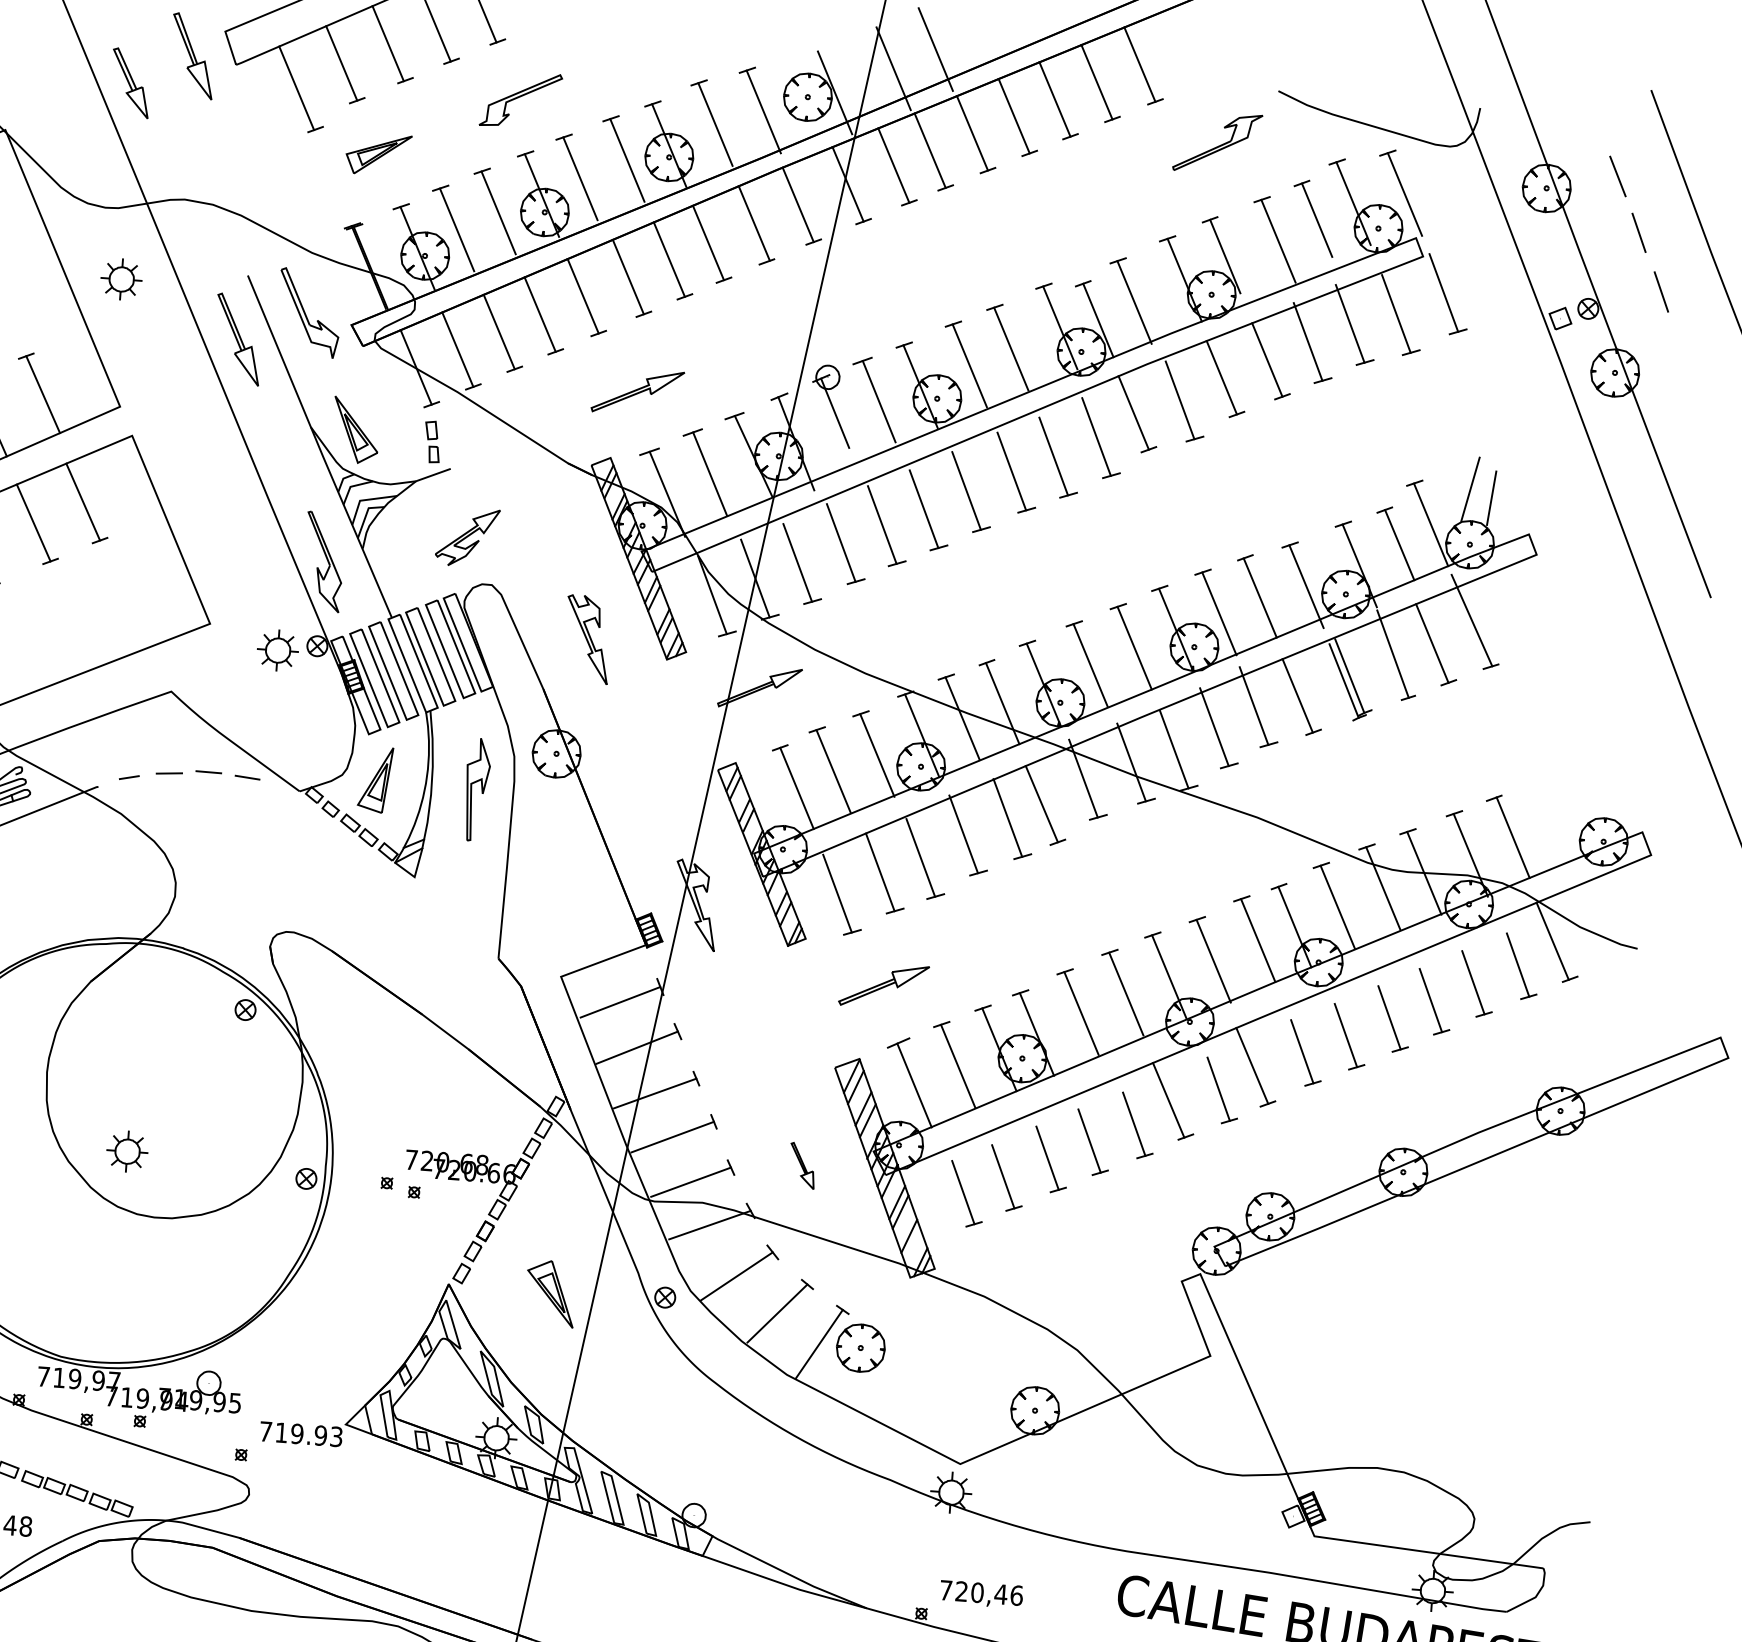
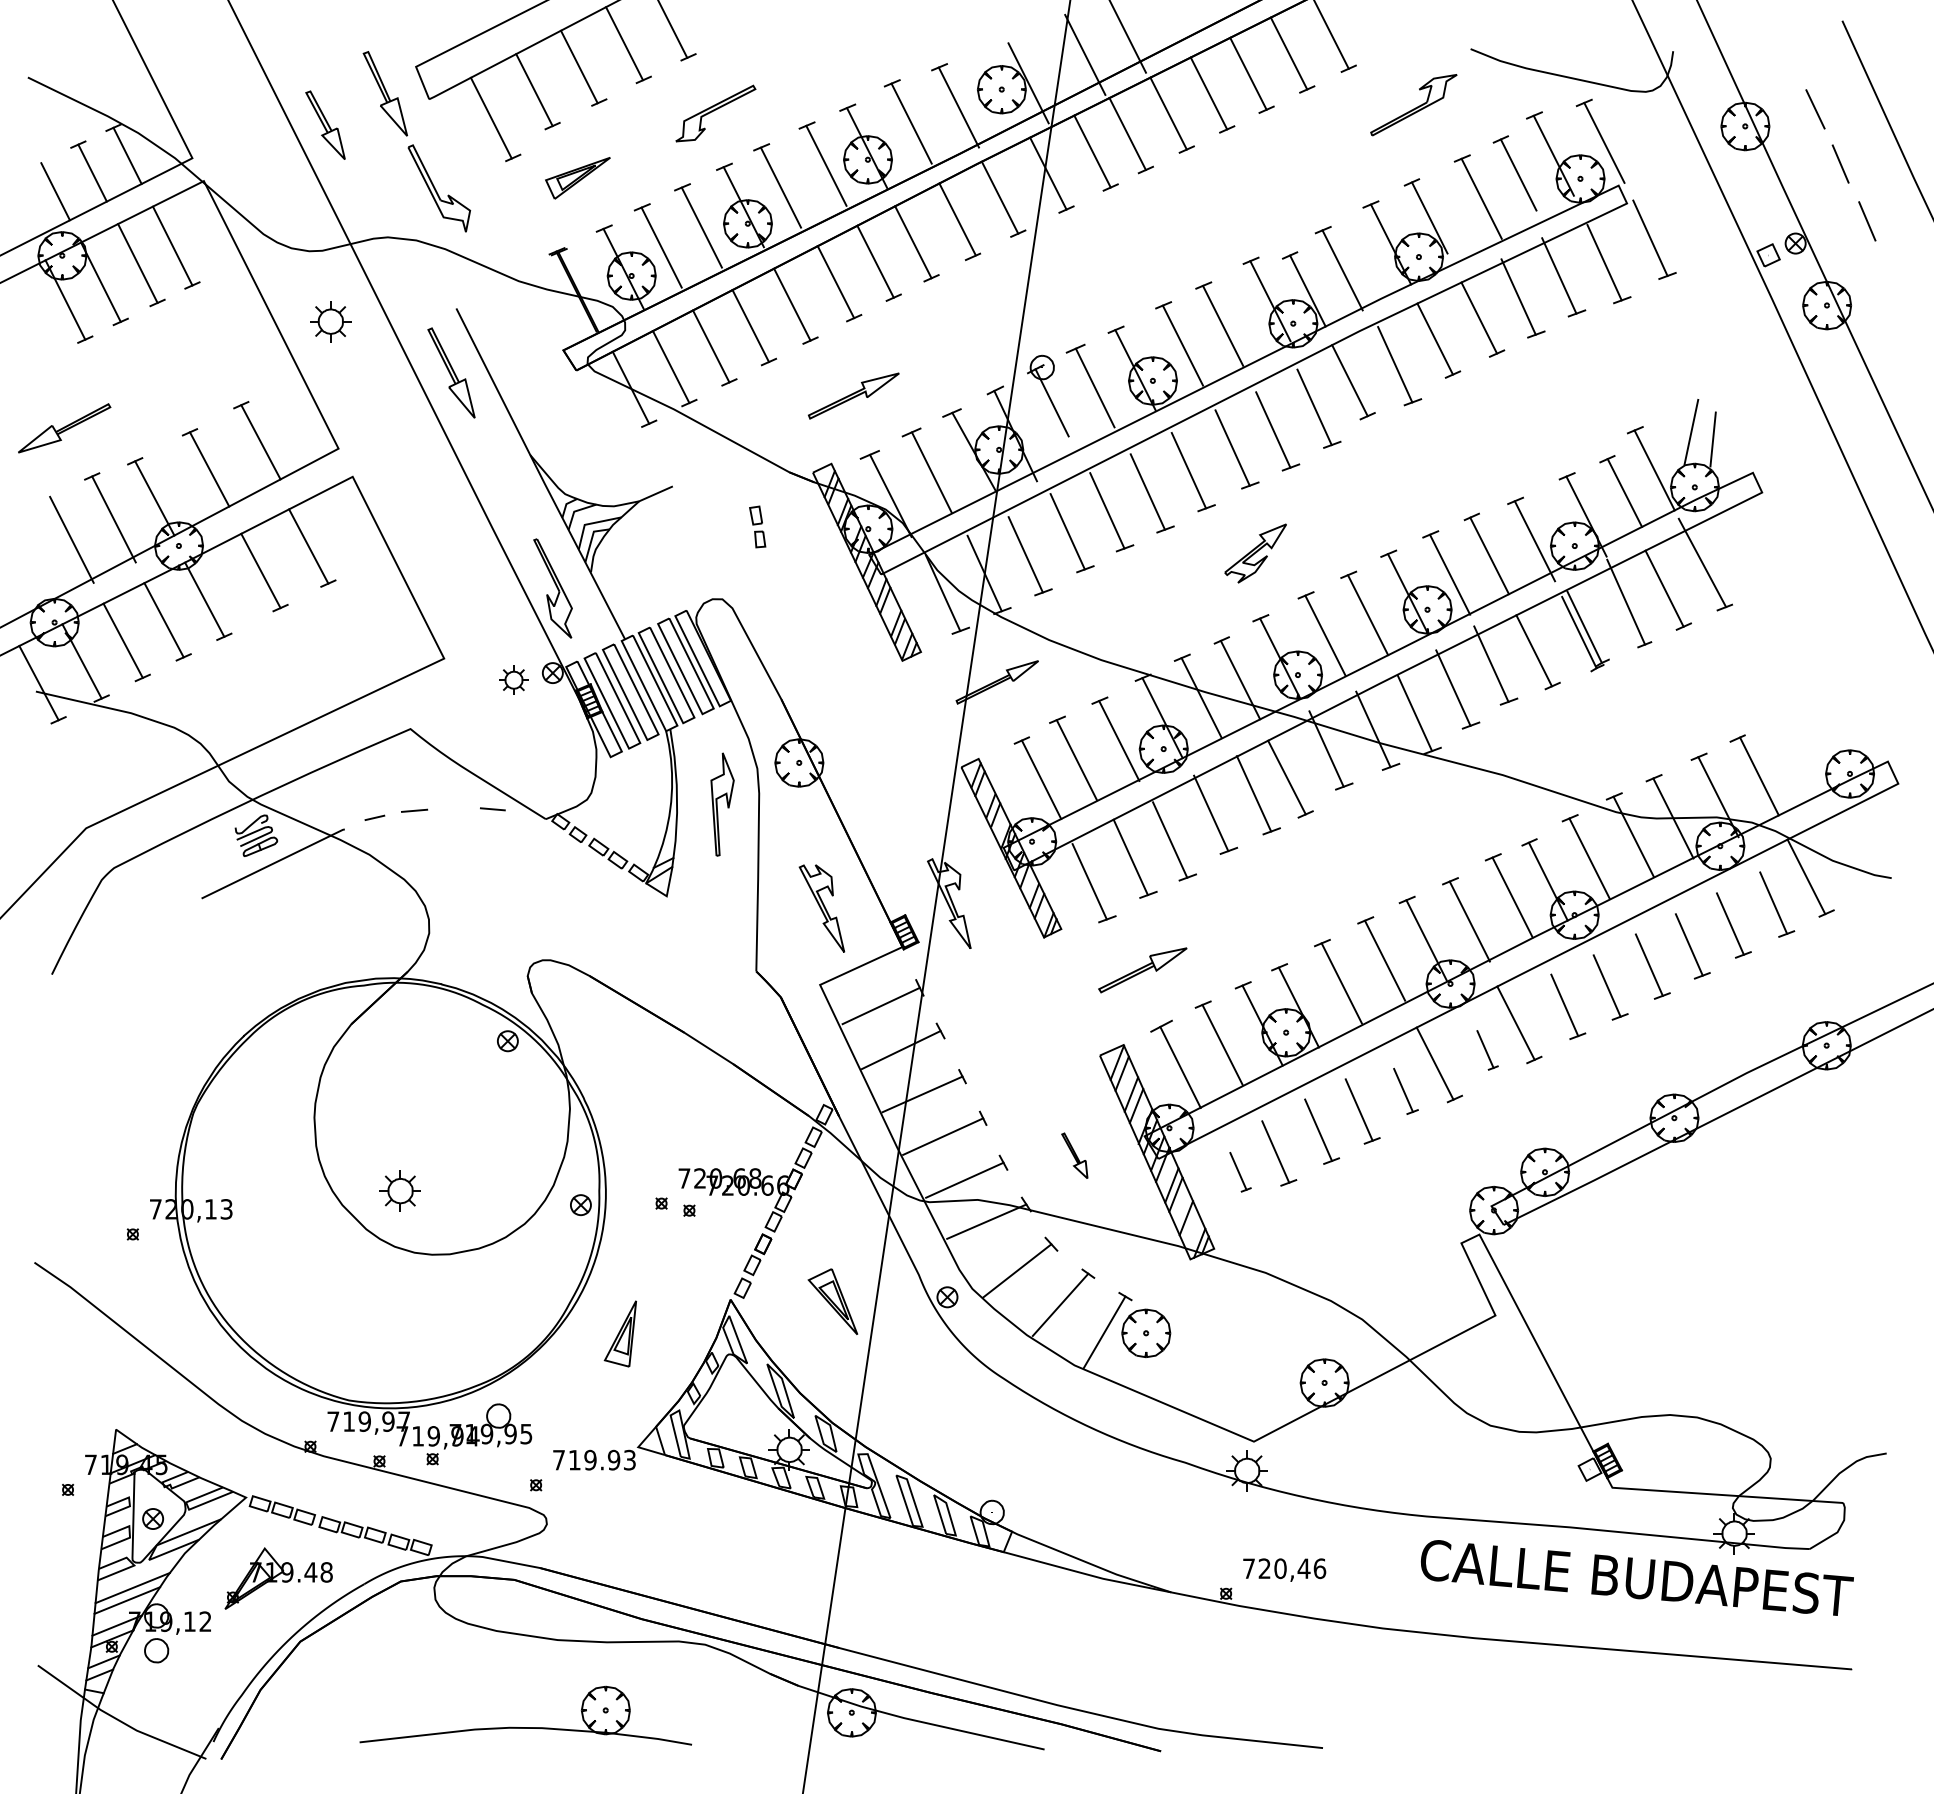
part: (309, 313) -> (439, 188), moved
part: (355, 430) -> (575, 455), removed
part: (432, 441) -> (757, 526), moved
part: (467, 537) -> (1255, 553), moved
part: (587, 639) -> (821, 908), moved
part: (277, 649) -> (513, 679), size x0.7
line: (208, 772) -> (453, 806), removed
part: (374, 779) -> (619, 1333), moved
part: (1221, 1091) -> (1487, 1050), size x0.6
part: (1137, 1125) -> (1405, 1091), size x0.7
part: (966, 1194) -> (1240, 1172), size x0.6

